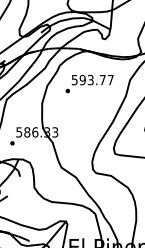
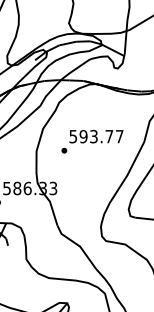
text: (89, 83) -> (92, 141), moved

